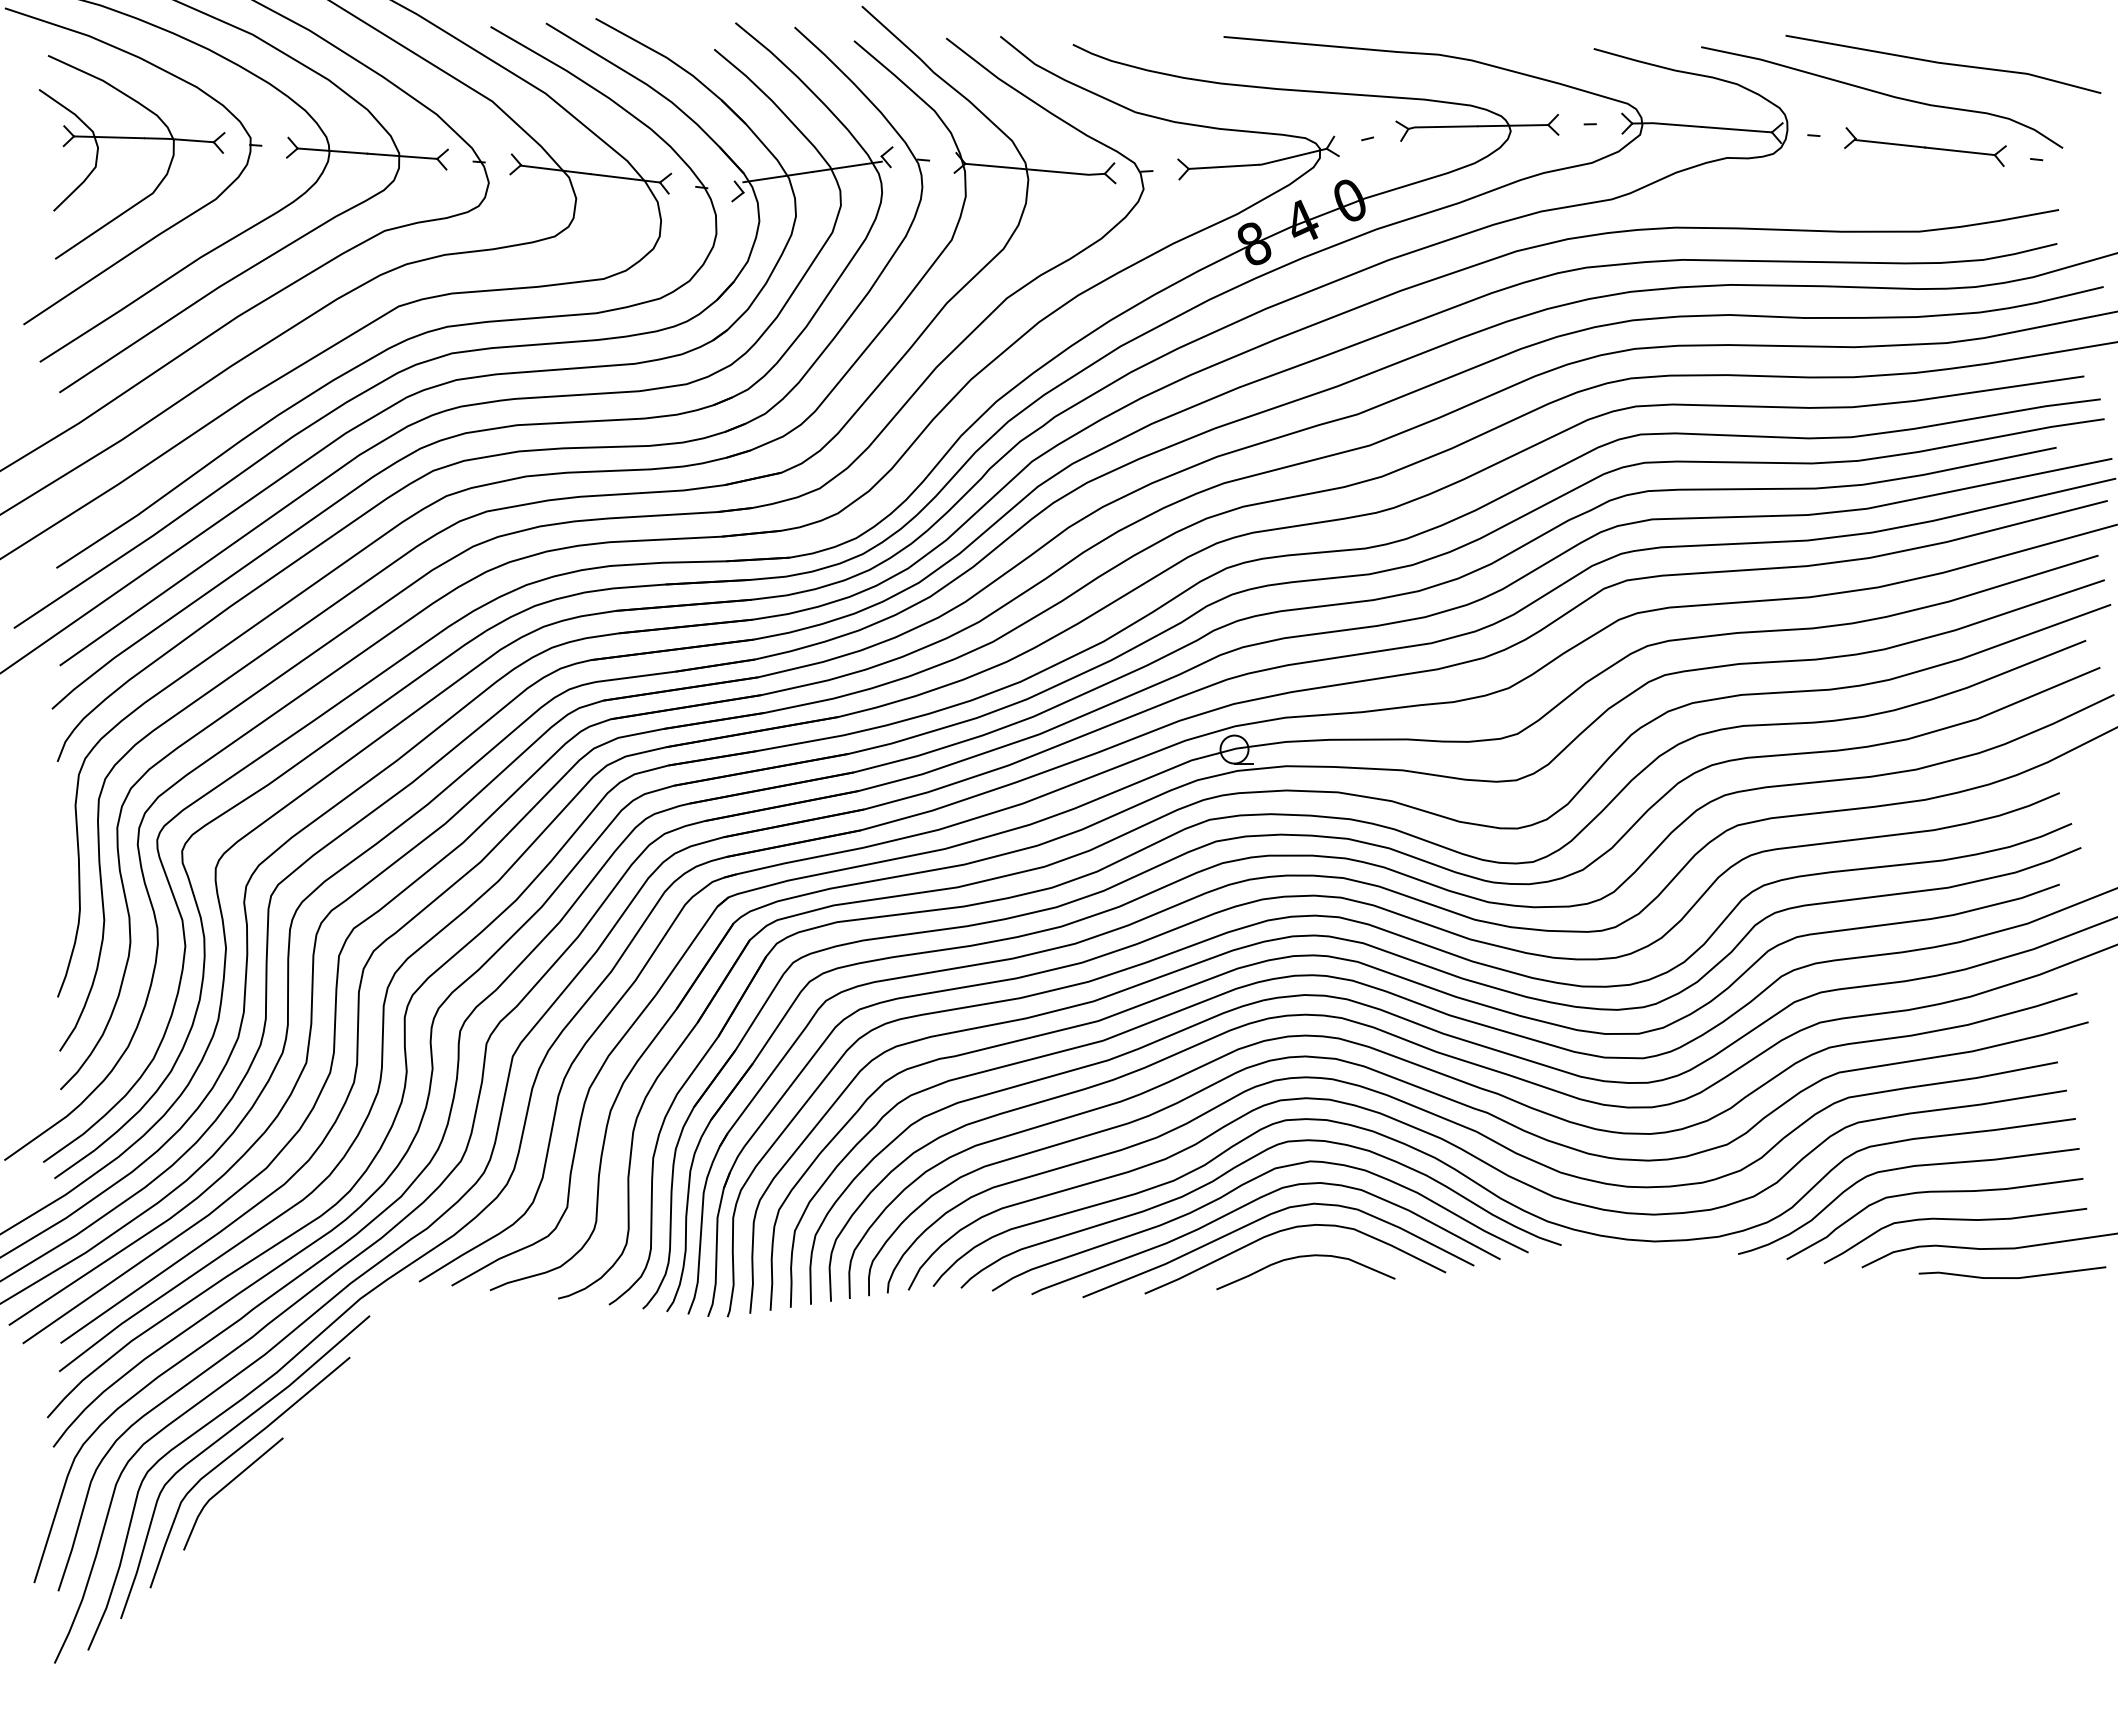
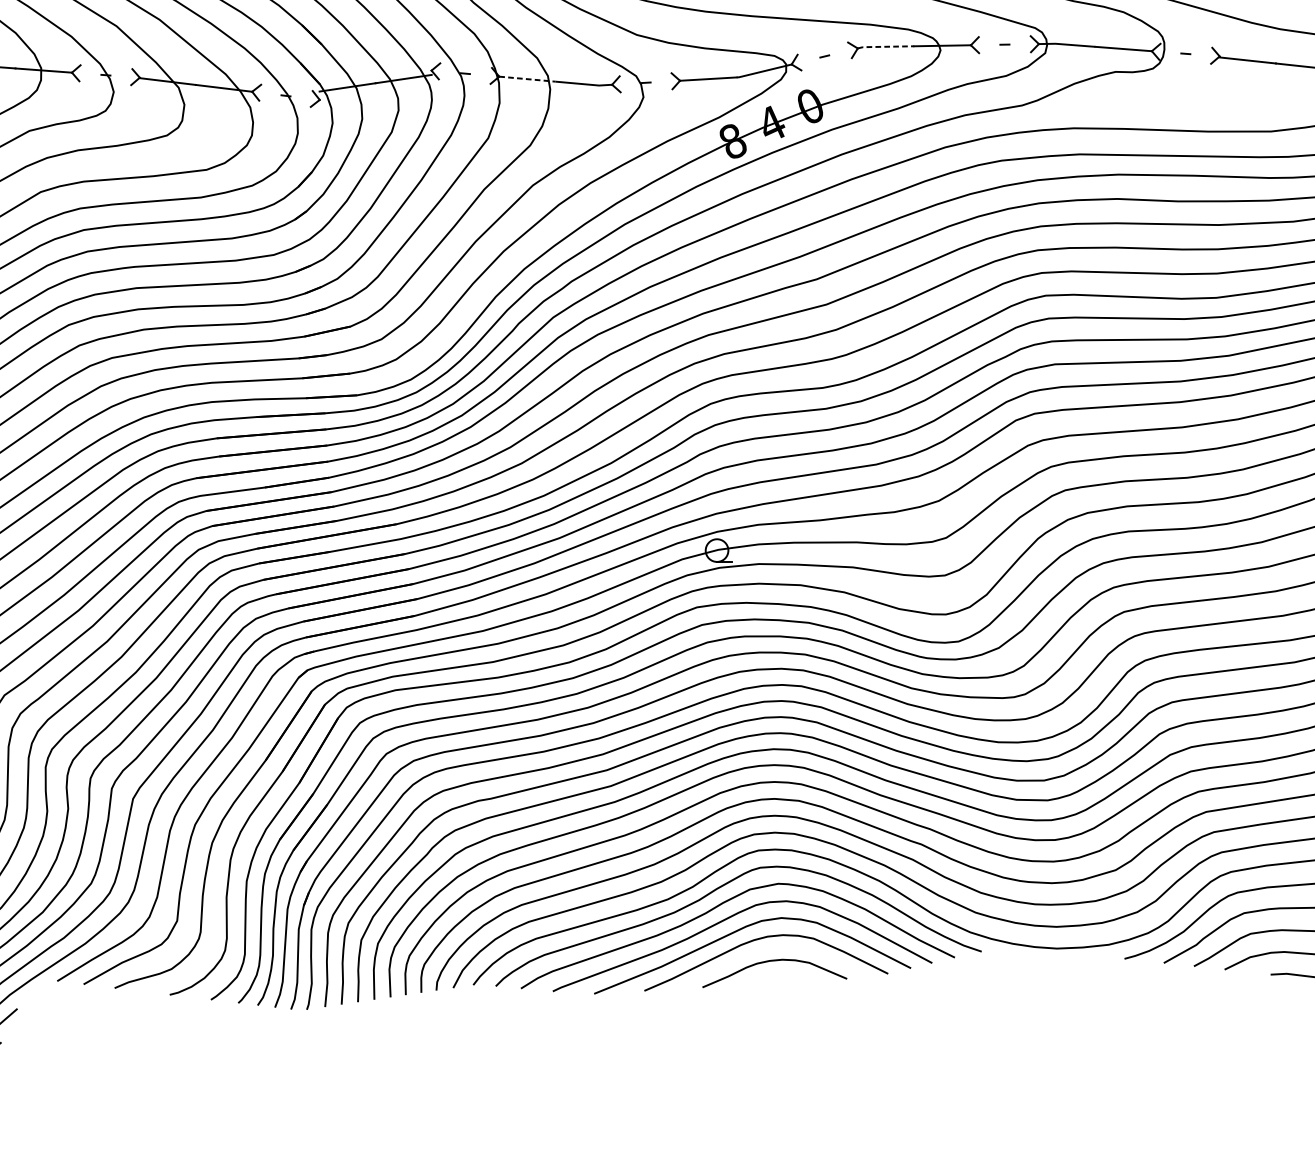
line: (1442, 126) -> (885, 46), solid -> dashed
line: (1000, 166) -> (527, 78), solid -> dashed

